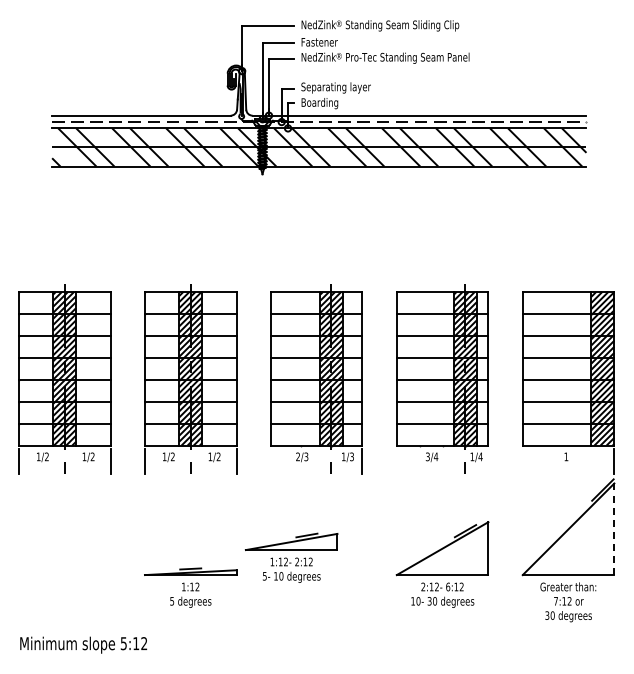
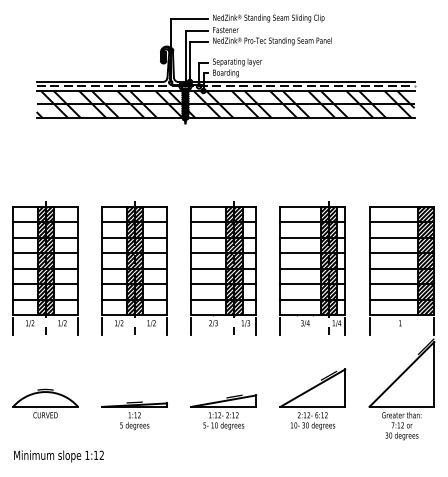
line: (270, 461) -> (191, 326), added
line: (396, 461) -> (280, 326), added
line: (488, 461) -> (345, 326), added
line: (522, 461) -> (369, 326), added
line: (614, 529) -> (434, 374), dashed -> solid
part: (291, 557) -> (223, 412), moved
part: (64, 570) -> (45, 403), added
text: (123, 643) -> (87, 455), 5:12 -> 1:12

